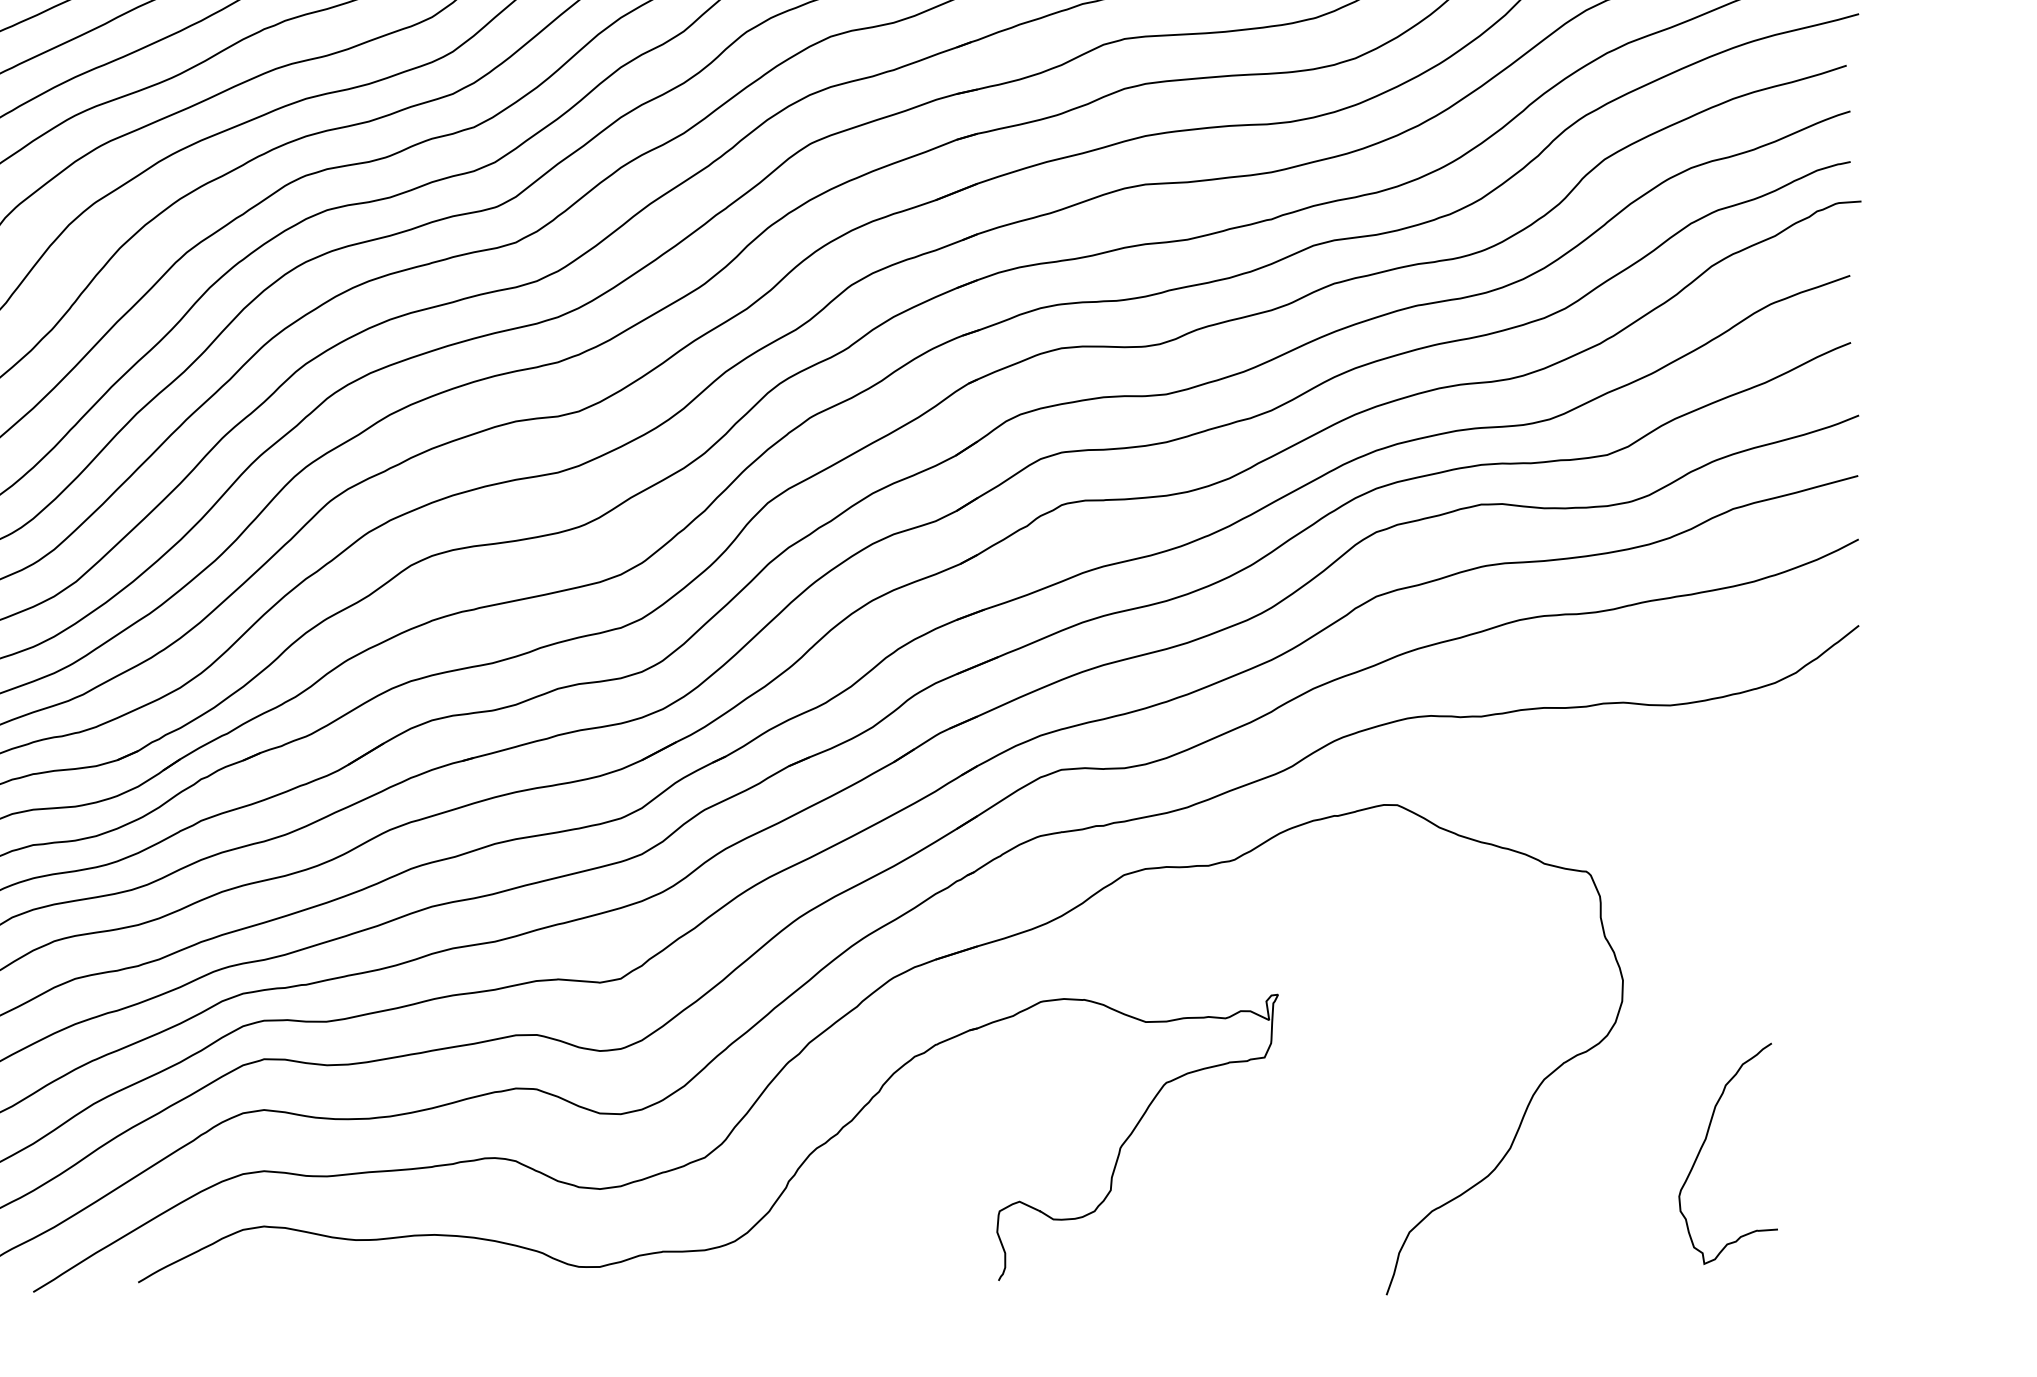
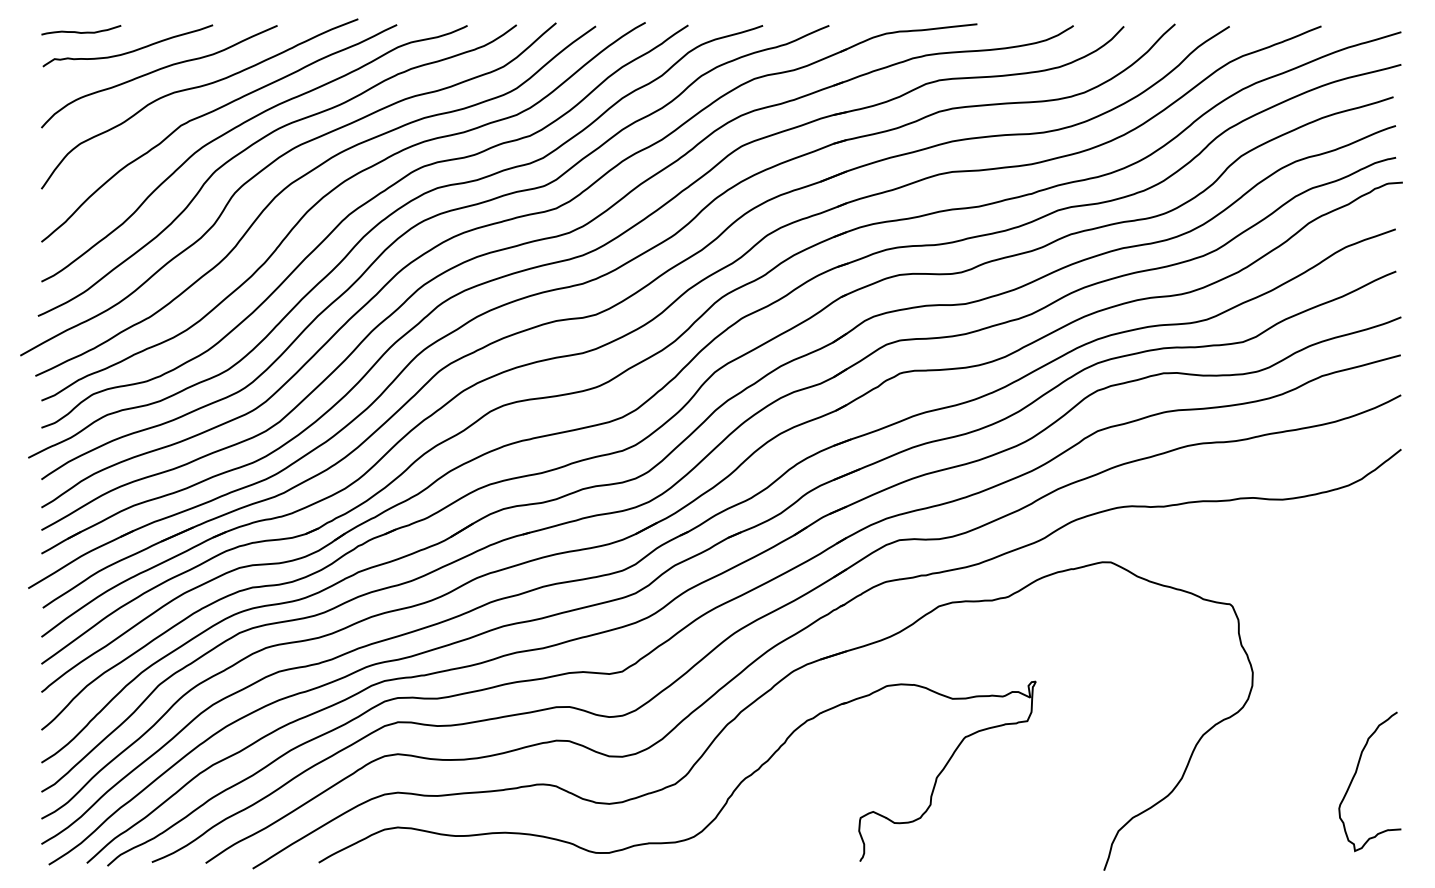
curve: (1705, 1143) -> (1355, 775), moved

